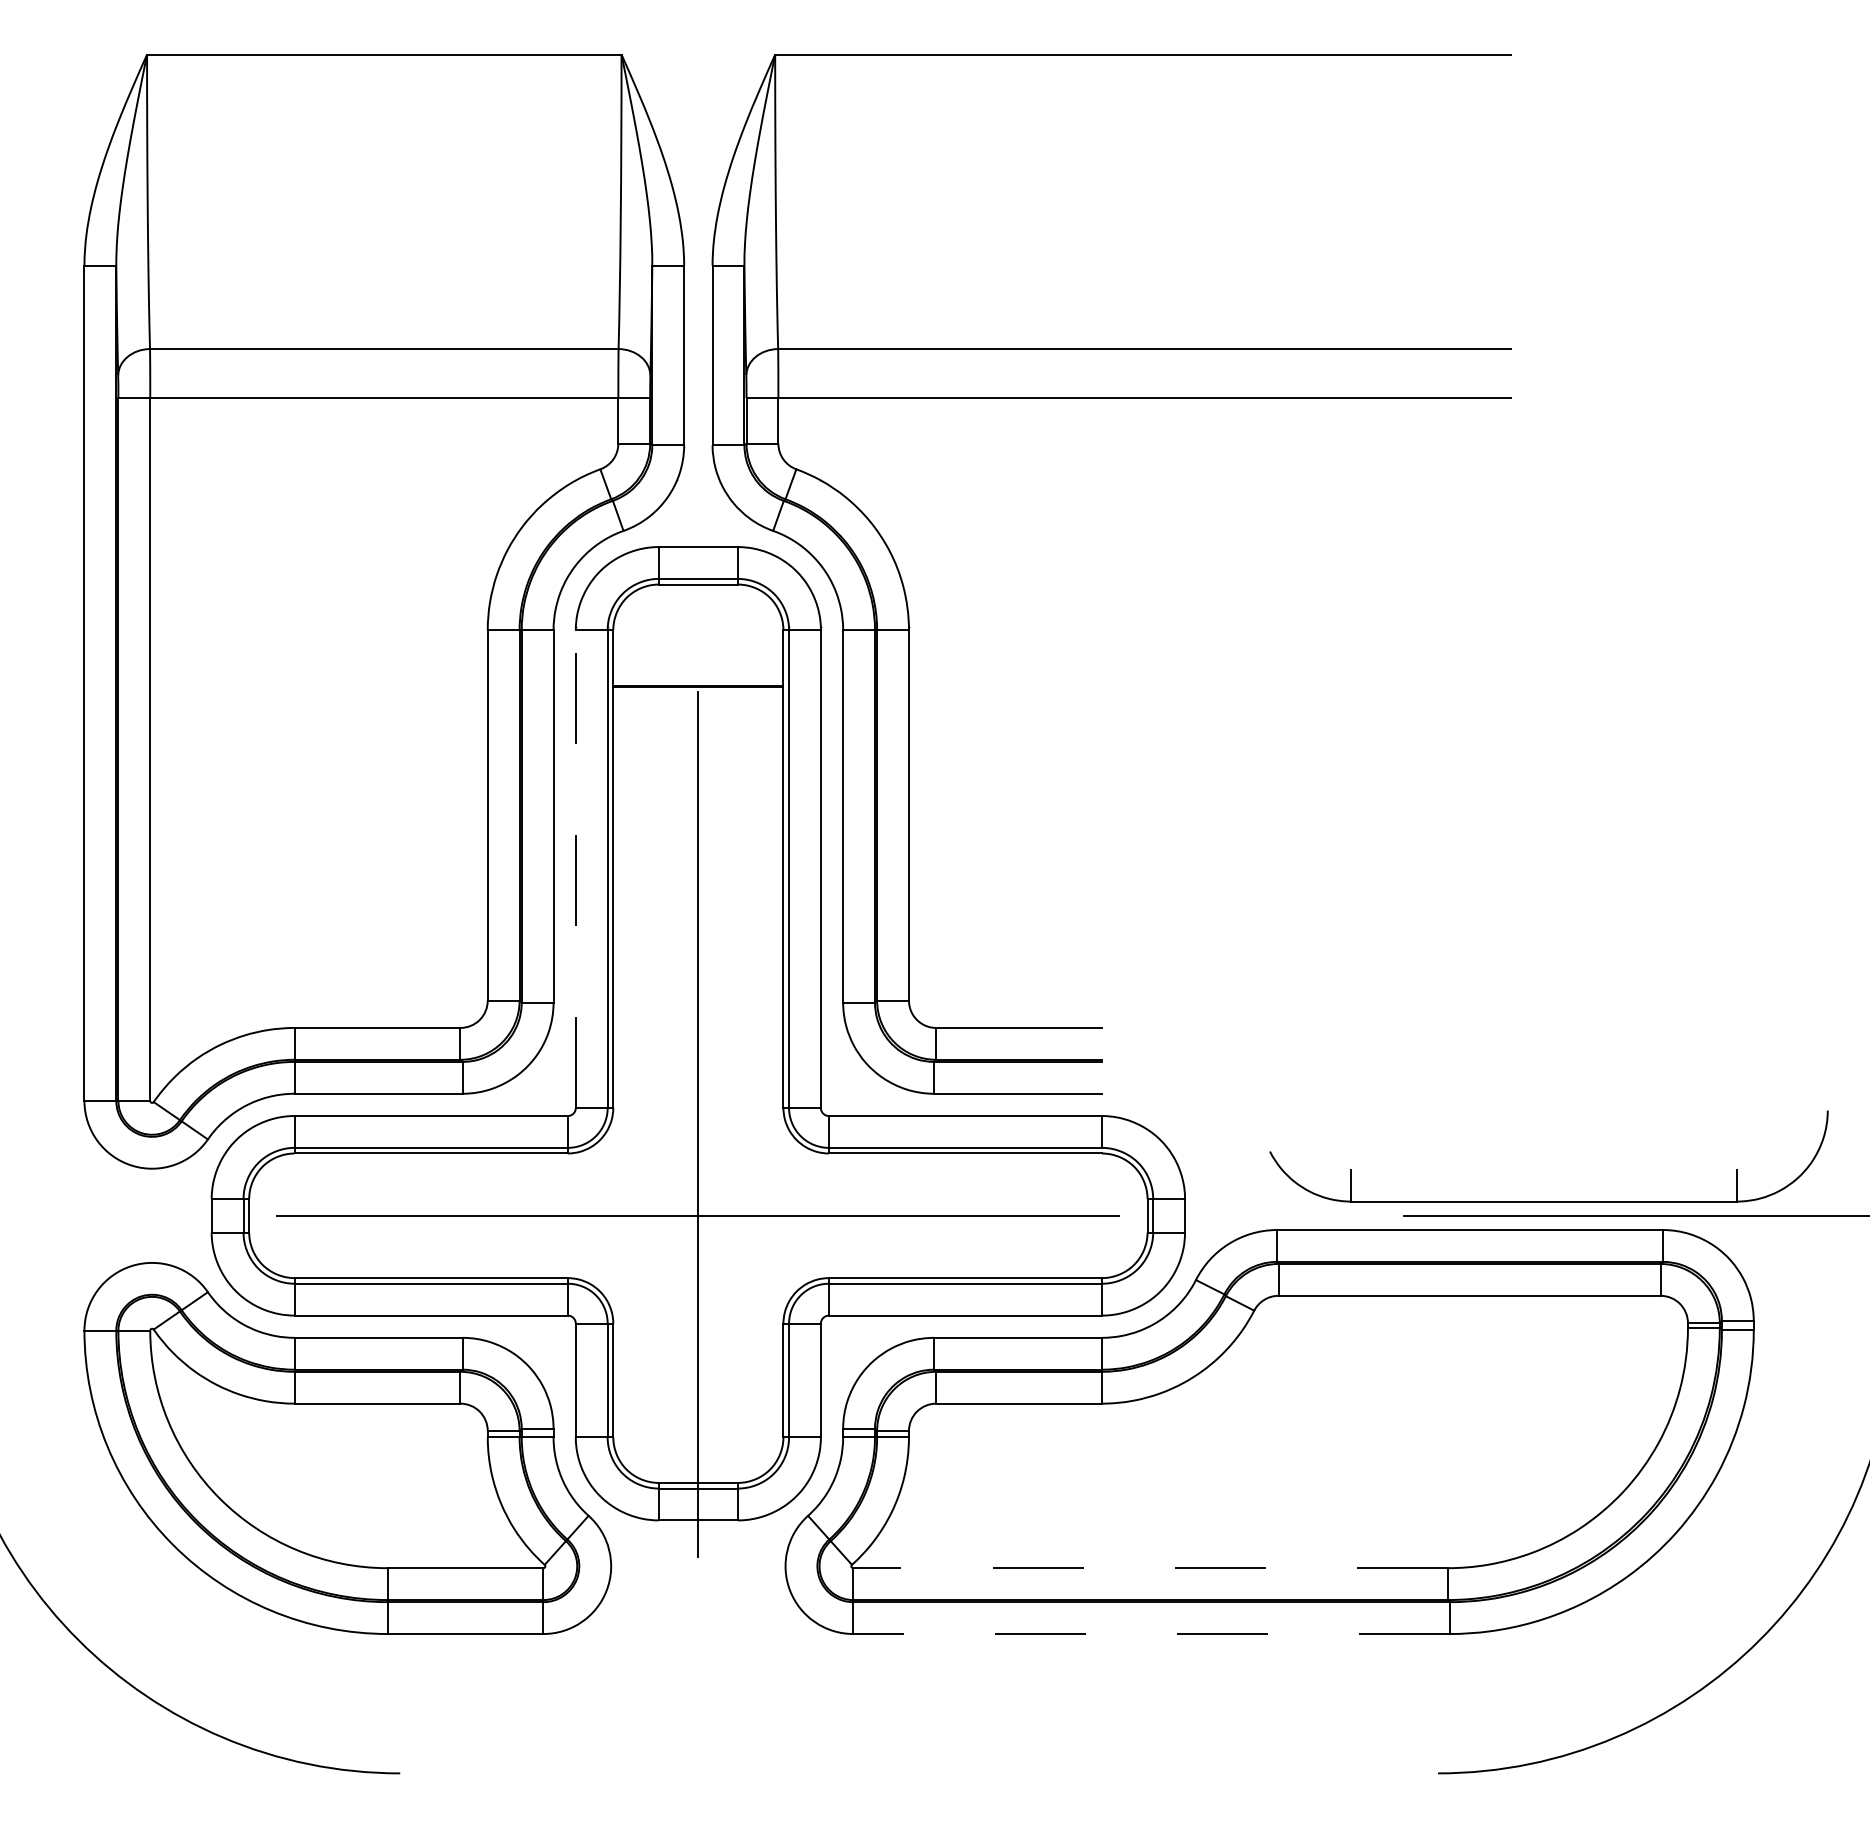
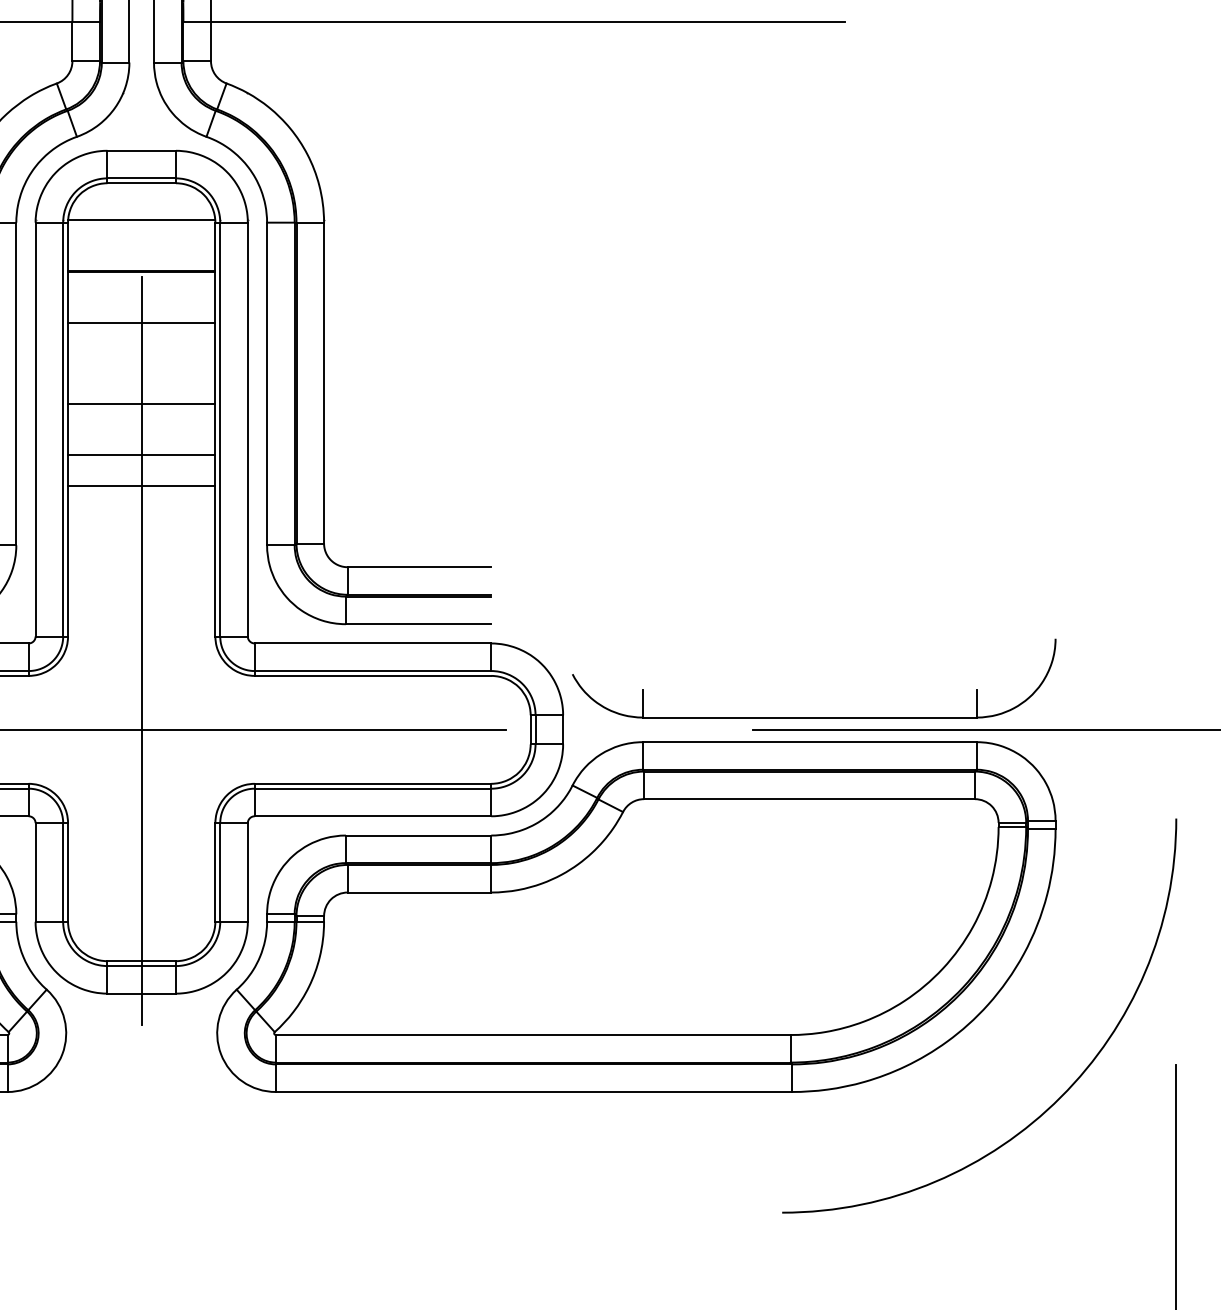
line: (698, 626) -> (141, 219), added
line: (698, 746) -> (141, 323), added
line: (698, 839) -> (141, 404), added
line: (575, 869) -> (35, 430), dashed -> solid
line: (698, 898) -> (141, 455), added
line: (698, 933) -> (141, 485), added
part: (1548, 1201) -> (813, 717), moved
line: (1149, 1568) -> (532, 1035), dashed -> solid
line: (1151, 1634) -> (534, 1092), dashed -> solid

